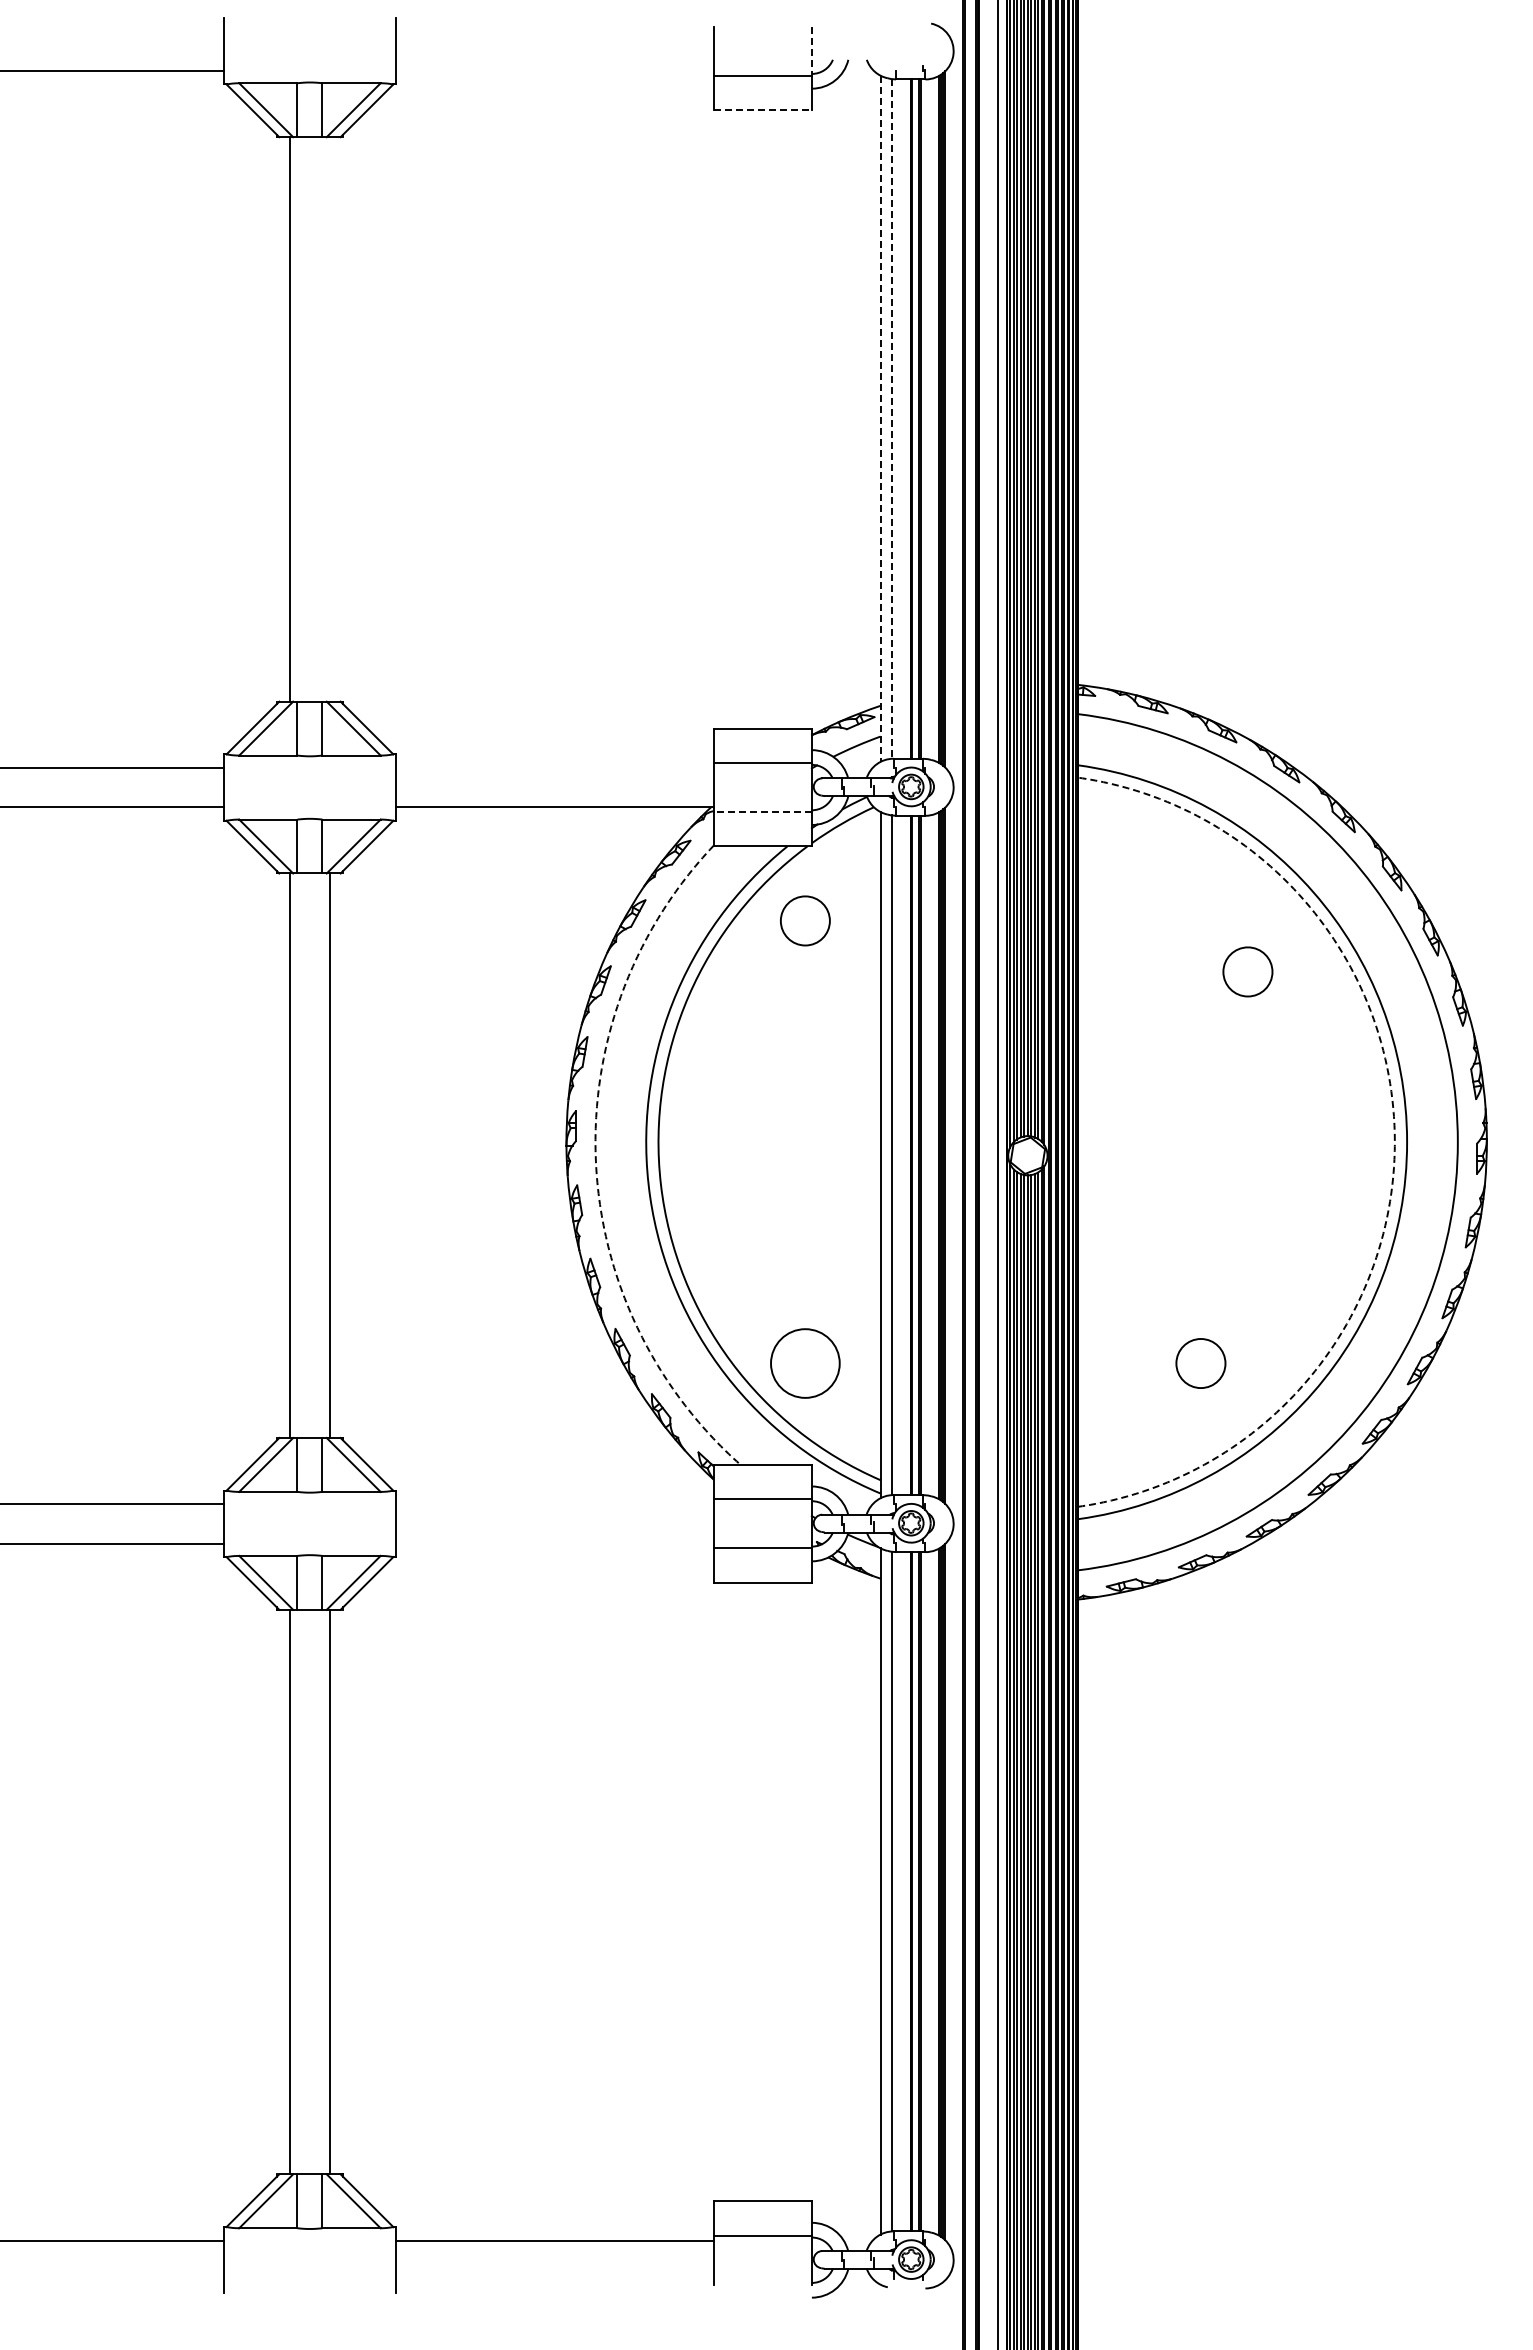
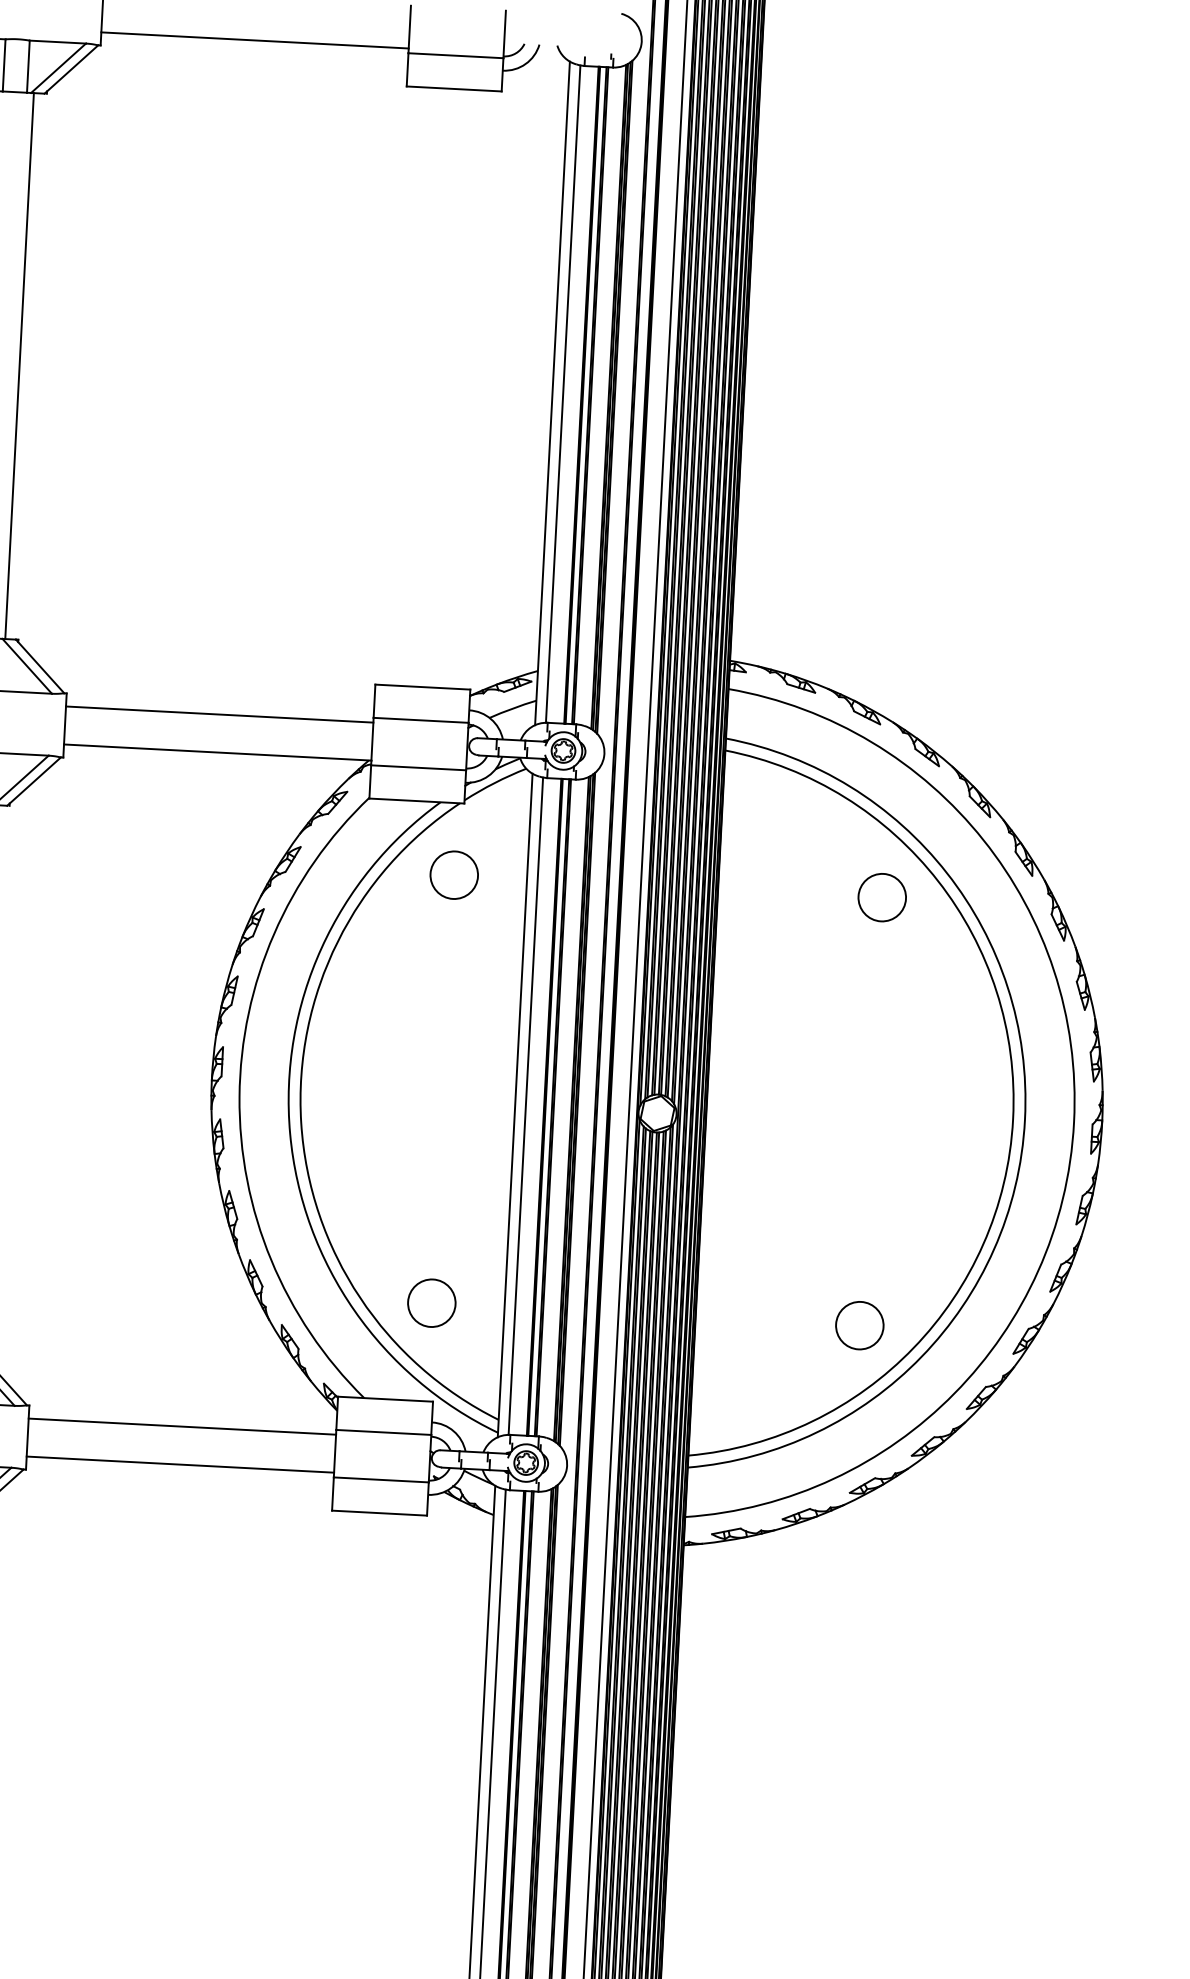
line: (811, 51) -> (504, 34), dashed -> solid
line: (554, 70) -> (254, 40), added
line: (763, 110) -> (454, 89), dashed -> solid
line: (891, 418) -> (563, 393), dashed -> solid
line: (329, 419) -> (19, 366), added
line: (880, 419) -> (552, 394), dashed -> solid
line: (554, 767) -> (219, 714), added
line: (762, 812) -> (418, 768), dashed -> solid
circle: (1247, 971) -> (881, 897), moved
arc: (1394, 1142) -> (1012, 1119), dashed -> solid
arc: (595, 1161) -> (239, 1097), dashed -> solid
circle: (804, 1363) -> (430, 1303), size x0.71
circle: (1200, 1363) -> (859, 1325), moved
line: (554, 1504) -> (182, 1426), added
line: (554, 1543) -> (180, 1464), added

